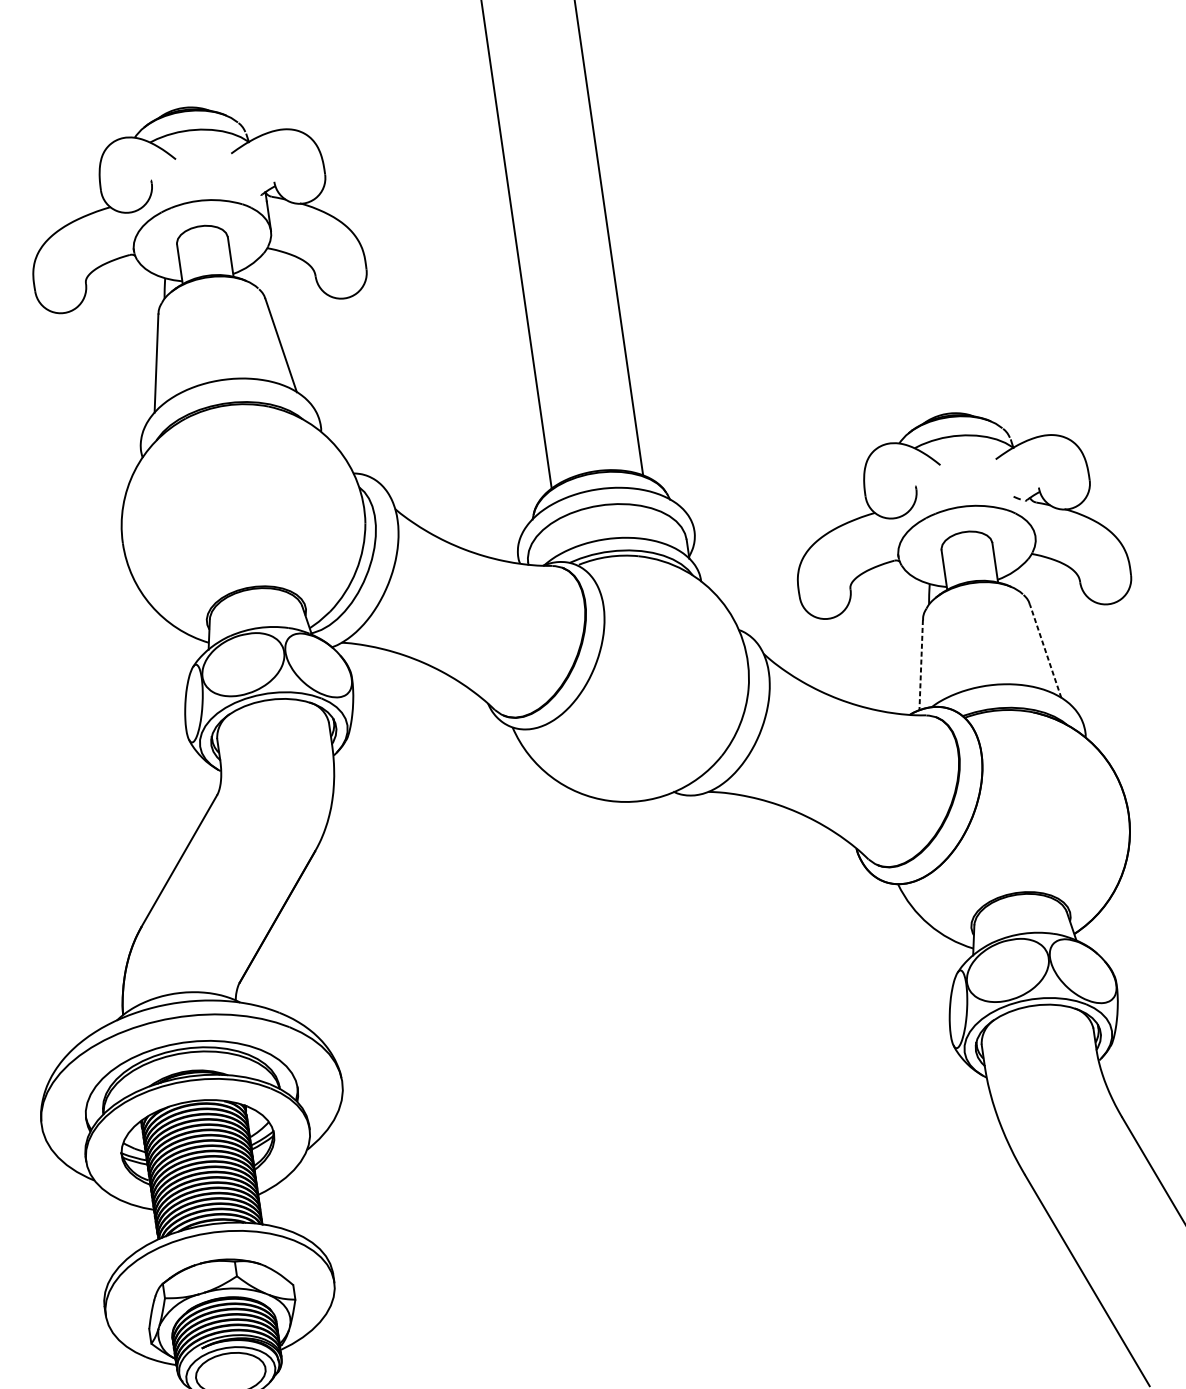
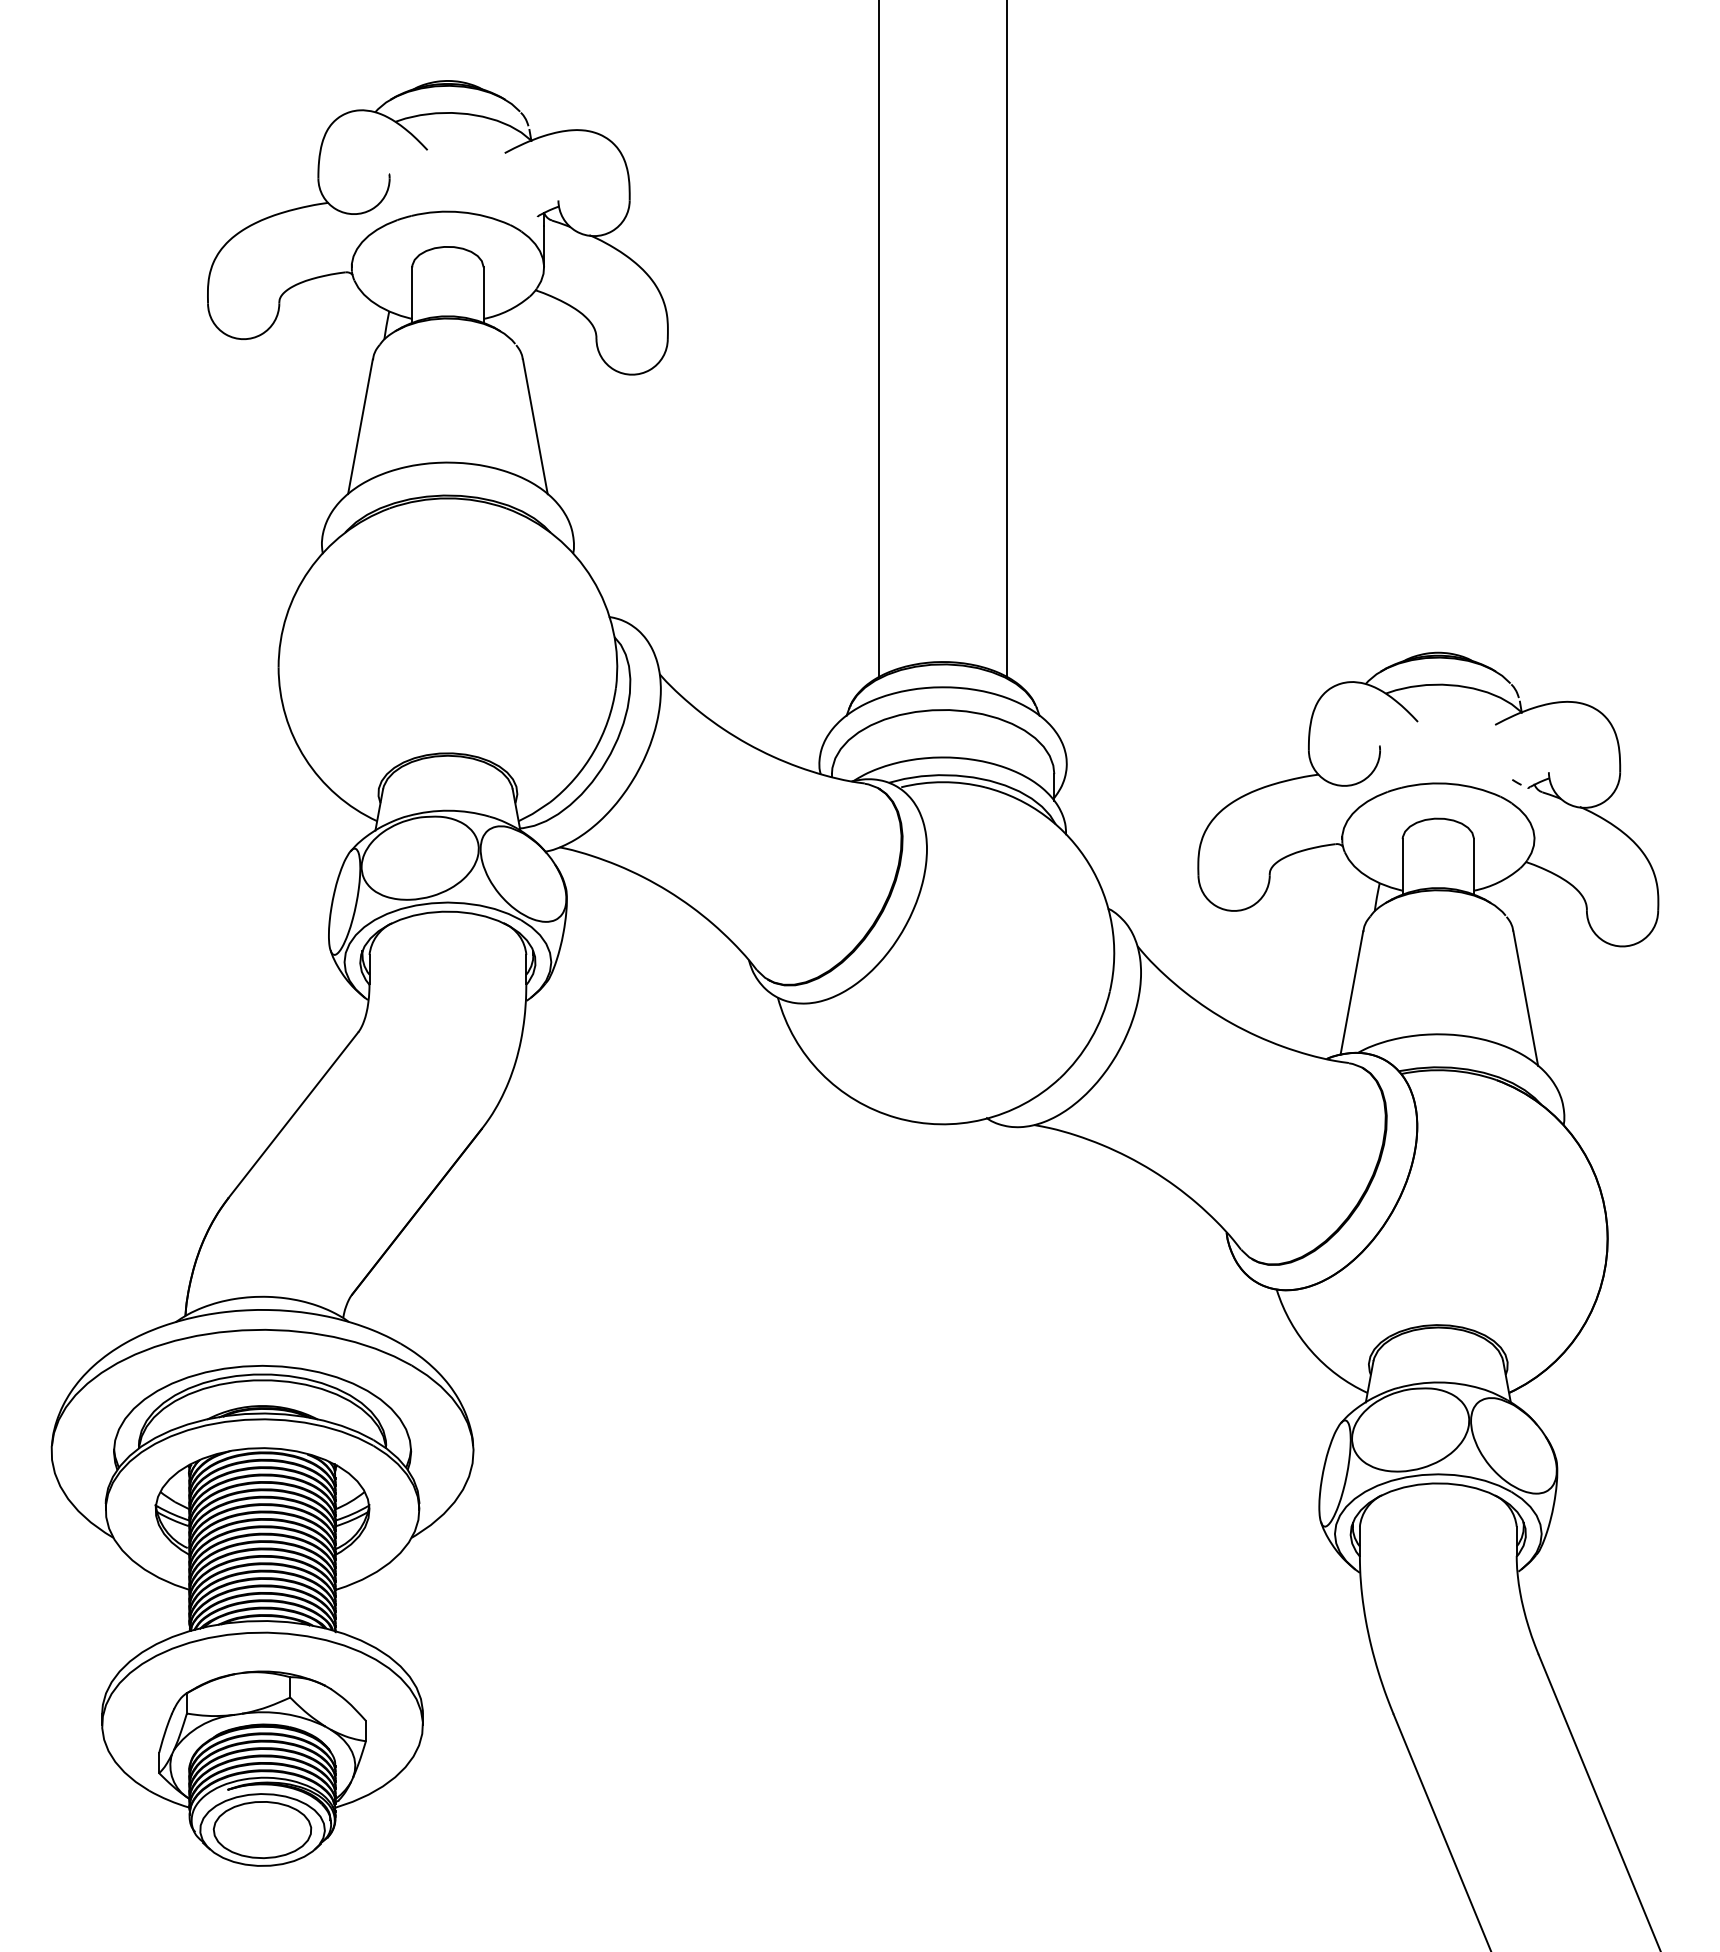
line: (1045, 651) -> (1525, 998), dashed -> solid
line: (920, 664) -> (1351, 992), dashed -> solid

